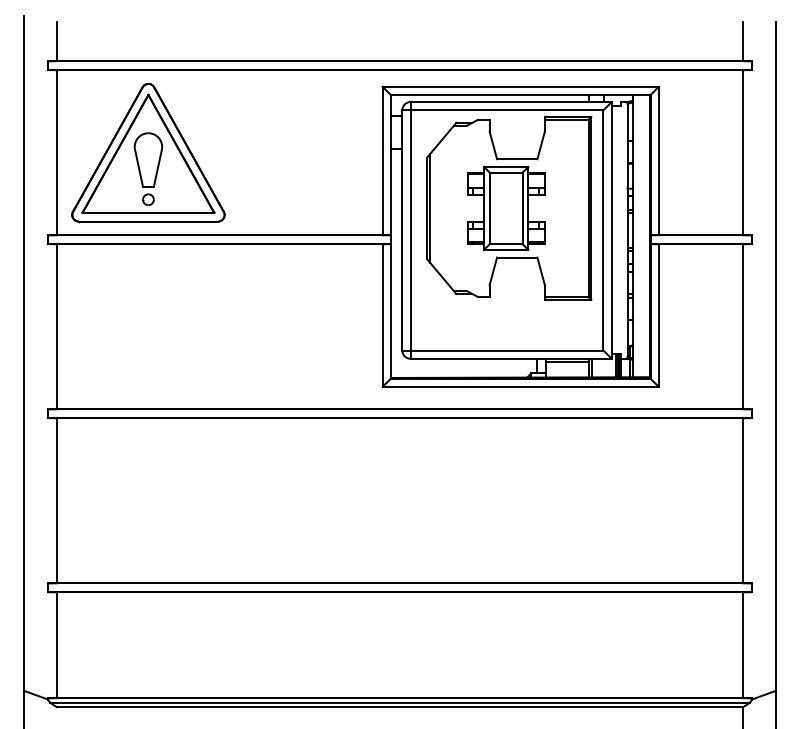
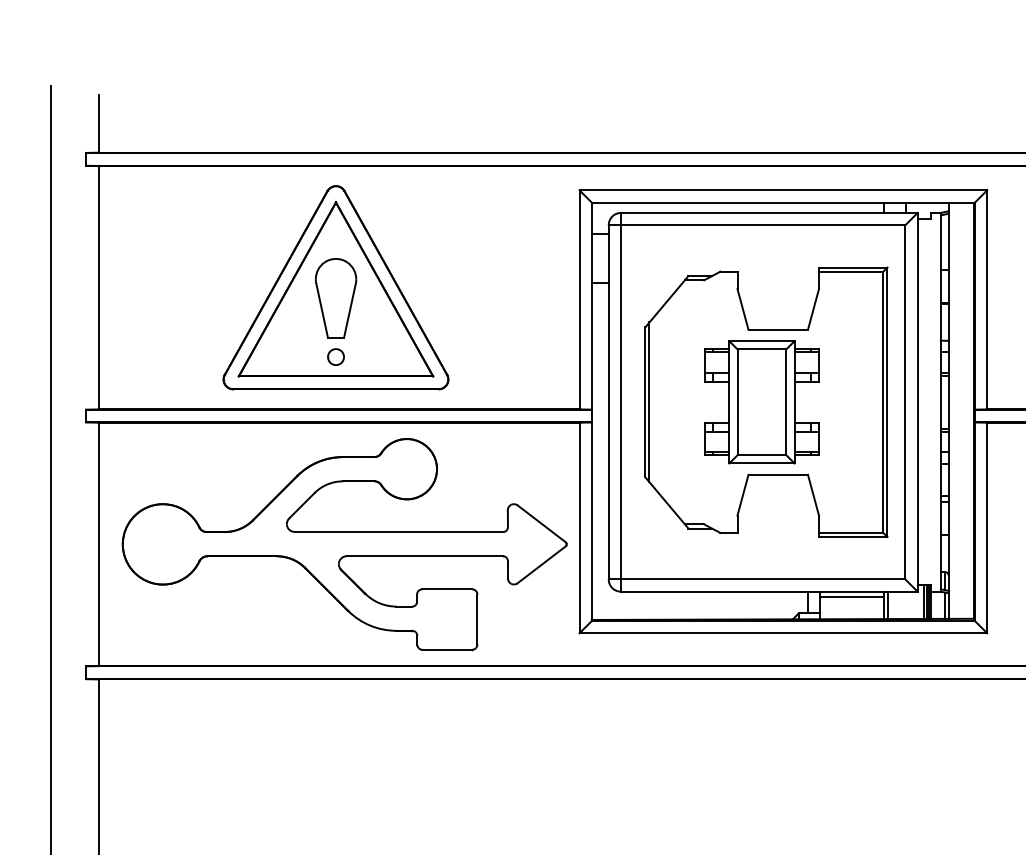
part: (148, 152) -> (336, 287), moved
part: (509, 208) -> (766, 402), moved
part: (223, 326) -> (344, 544), added

